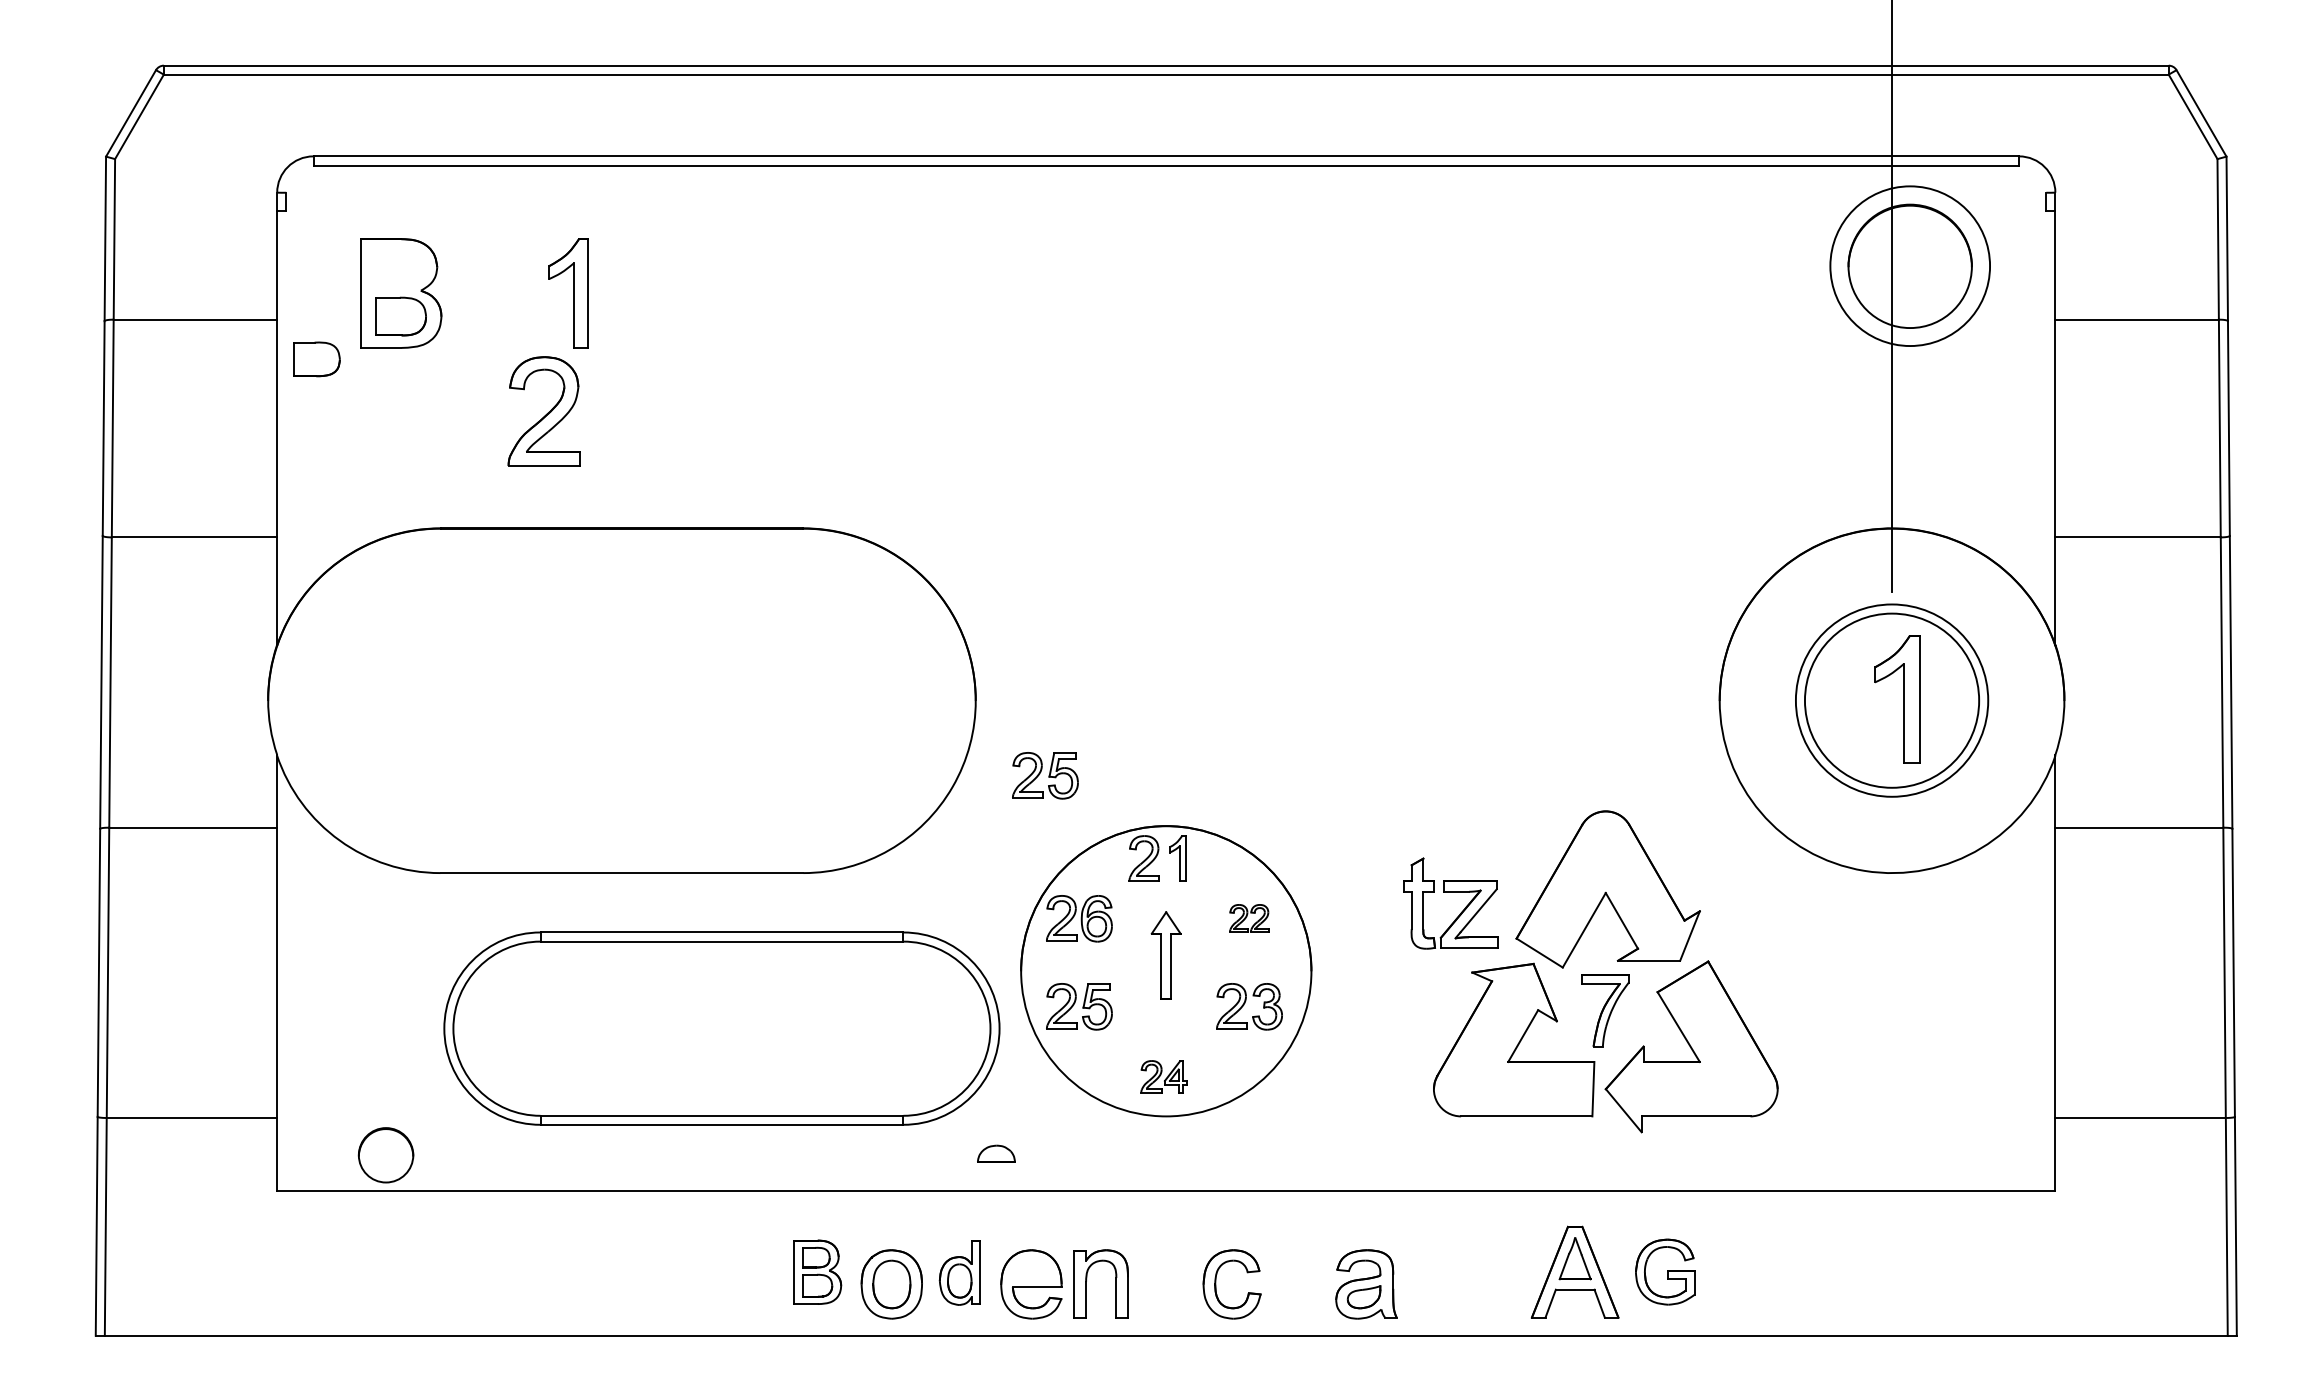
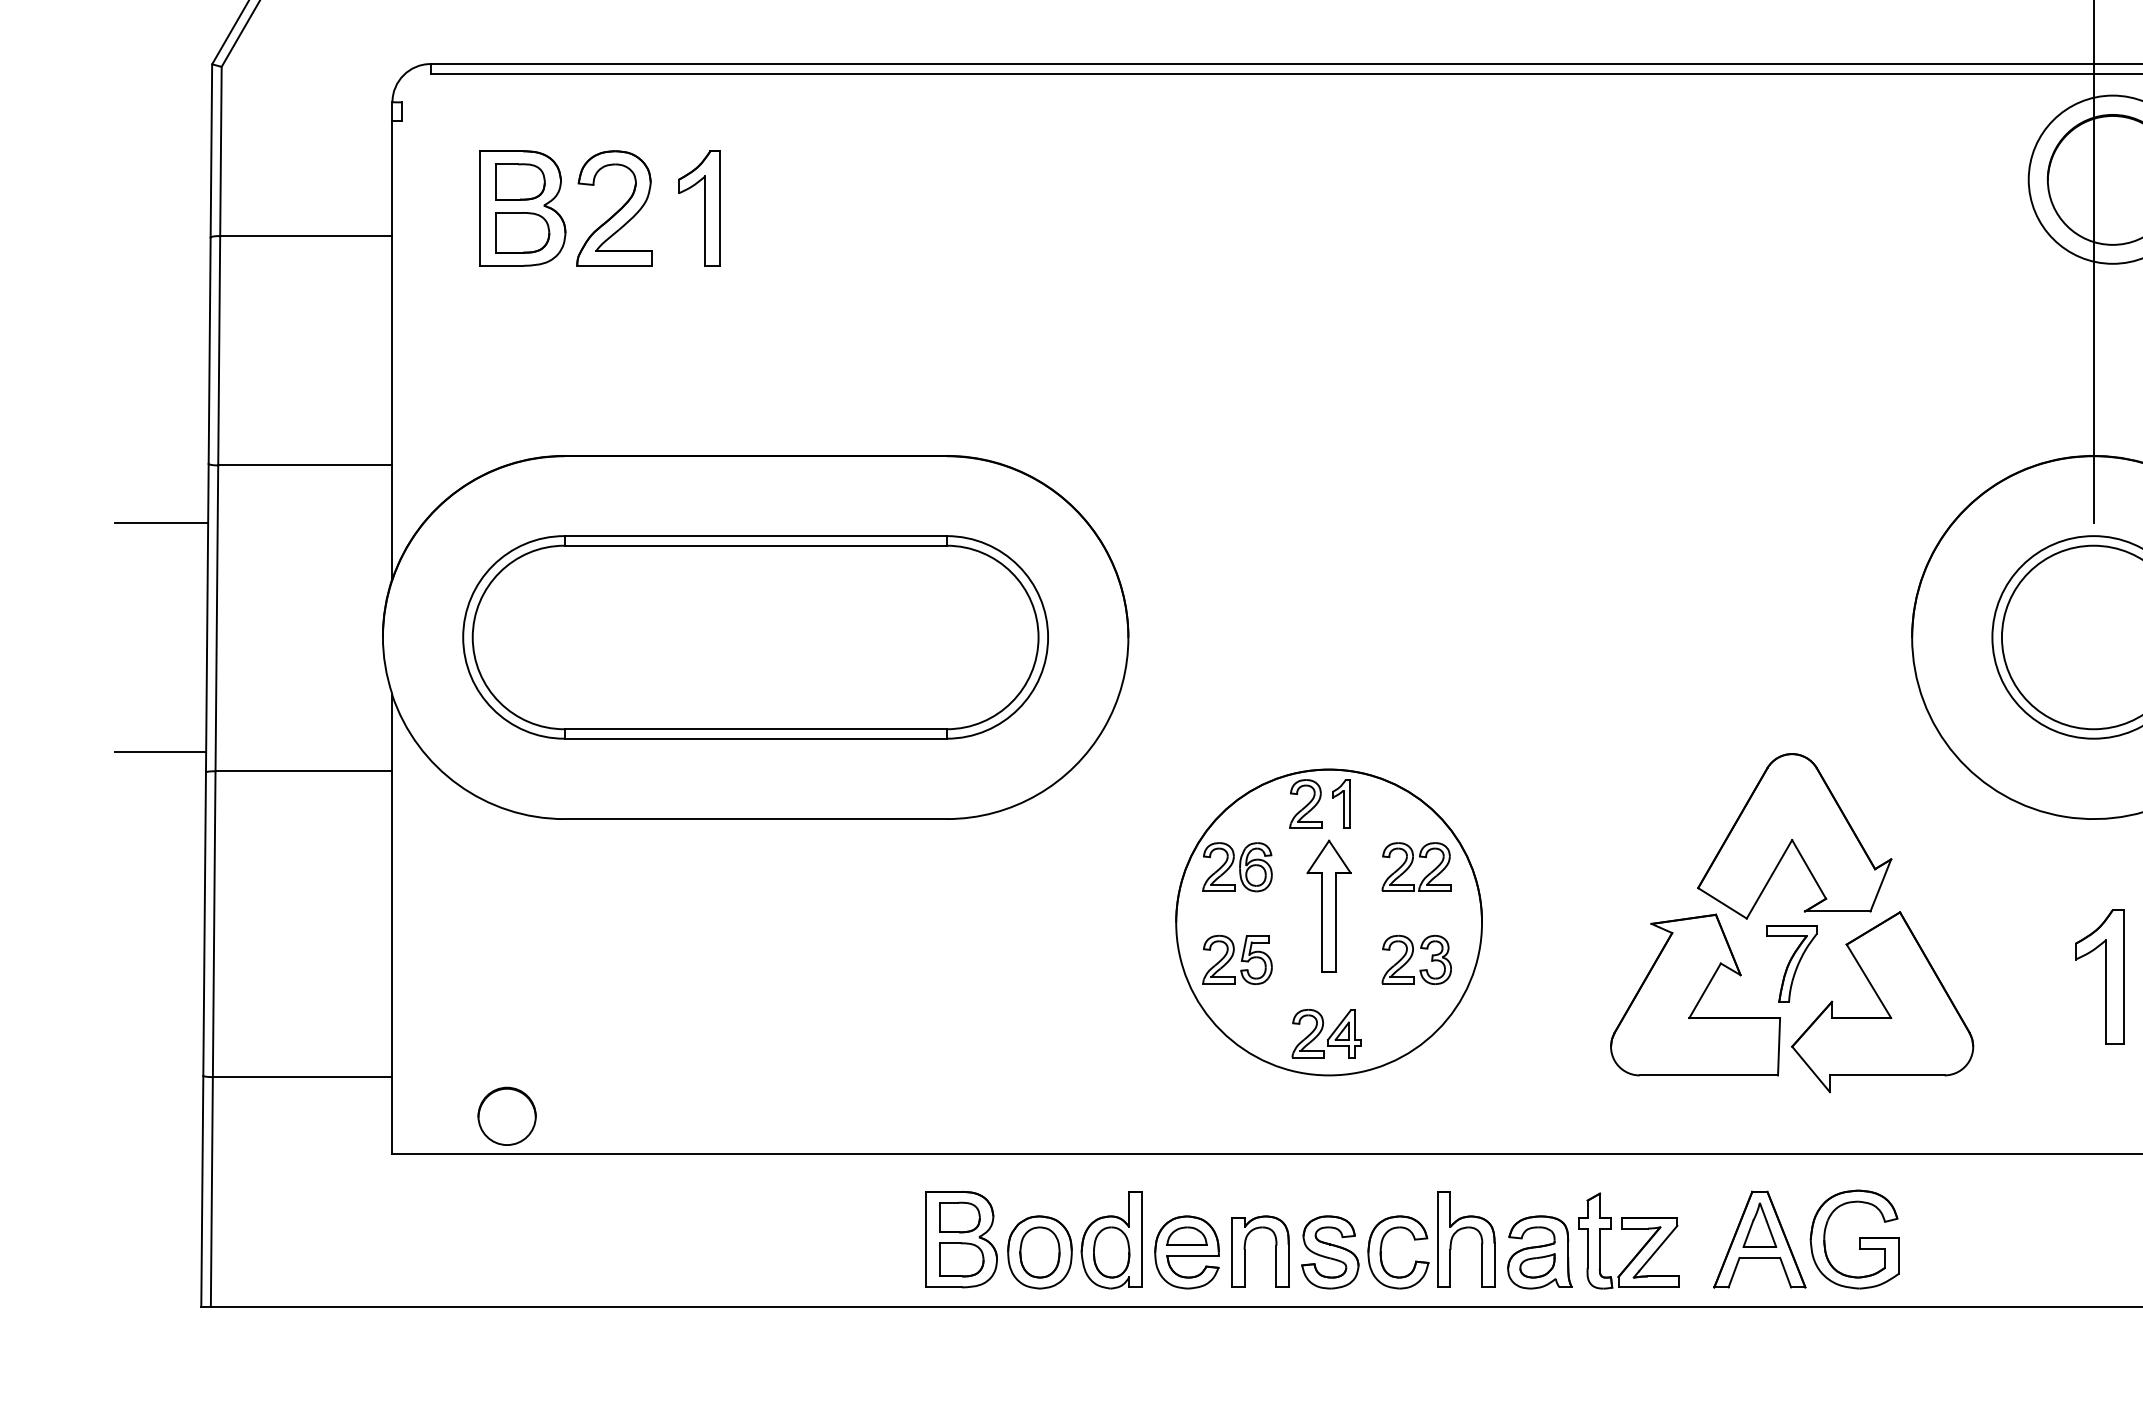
part: (316, 359) -> (520, 182), moved
part: (543, 411) -> (614, 208), moved
line: (58, 591) -> (162, 522), added
part: (1897, 699) -> (2099, 977), moved
part: (1045, 775) -> (1201, 716), removed
line: (57, 809) -> (161, 752), added
part: (1450, 892) -> (1628, 1229), moved
part: (1249, 918) -> (1416, 866), size x1.67
part: (1165, 955) -> (1328, 905), size x1.43
part: (721, 1028) -> (755, 637), moved
part: (1163, 1076) -> (1326, 1033), size x1.43
part: (996, 1153) -> (1187, 1235), moved
part: (1294, 1262) -> (1464, 1229), added
part: (1664, 1271) -> (1853, 1238), size x1.43
part: (817, 1272) -> (961, 1239), size x1.43
part: (959, 1272) -> (1111, 1239), size x1.43
part: (1167, 1284) -> (1330, 1252), added

